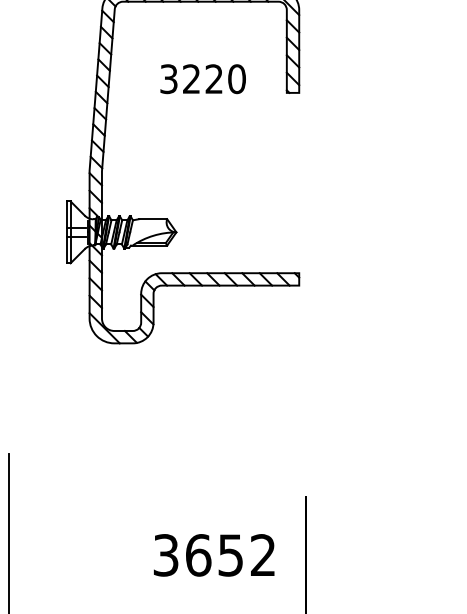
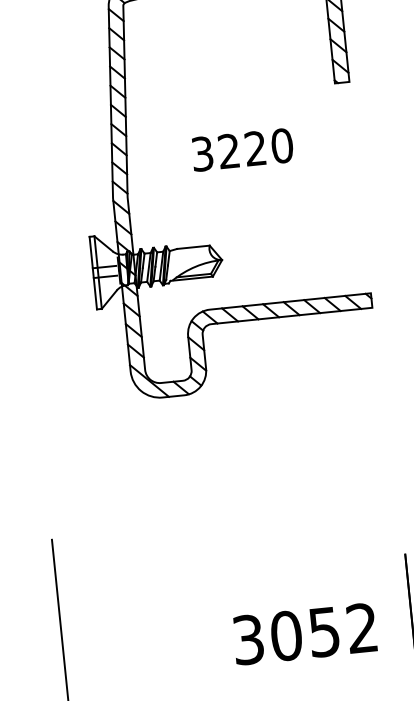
text: (202, 79) -> (241, 150), moved
text: (198, 555) -> (286, 636), 3652 -> 3052

